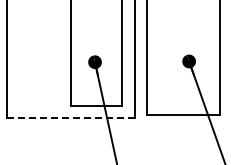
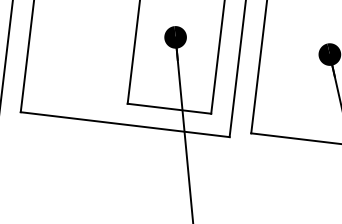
line: (70, 118) -> (124, 124), dashed -> solid

